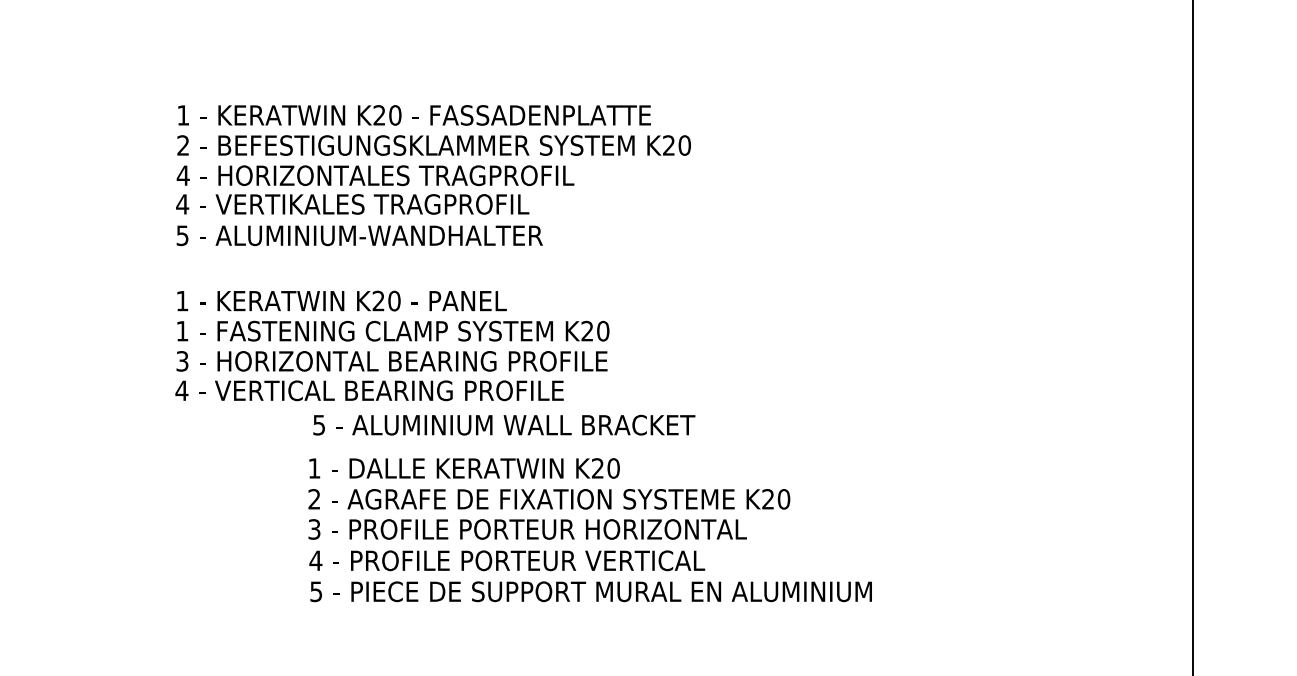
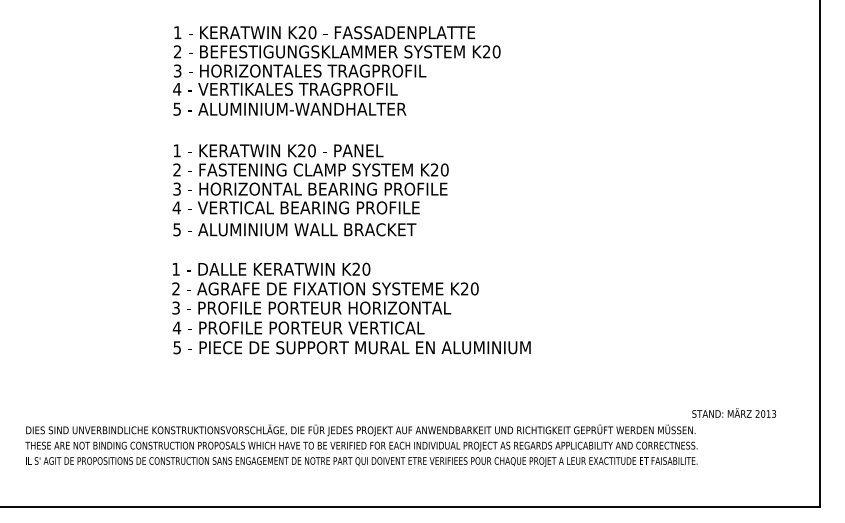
text: (183, 174) -> (177, 70), 4 -> 3
text: (181, 330) -> (176, 169), 1 -> 2
text: (503, 424) -> (294, 229), moved
text: (590, 530) -> (351, 308), moved

